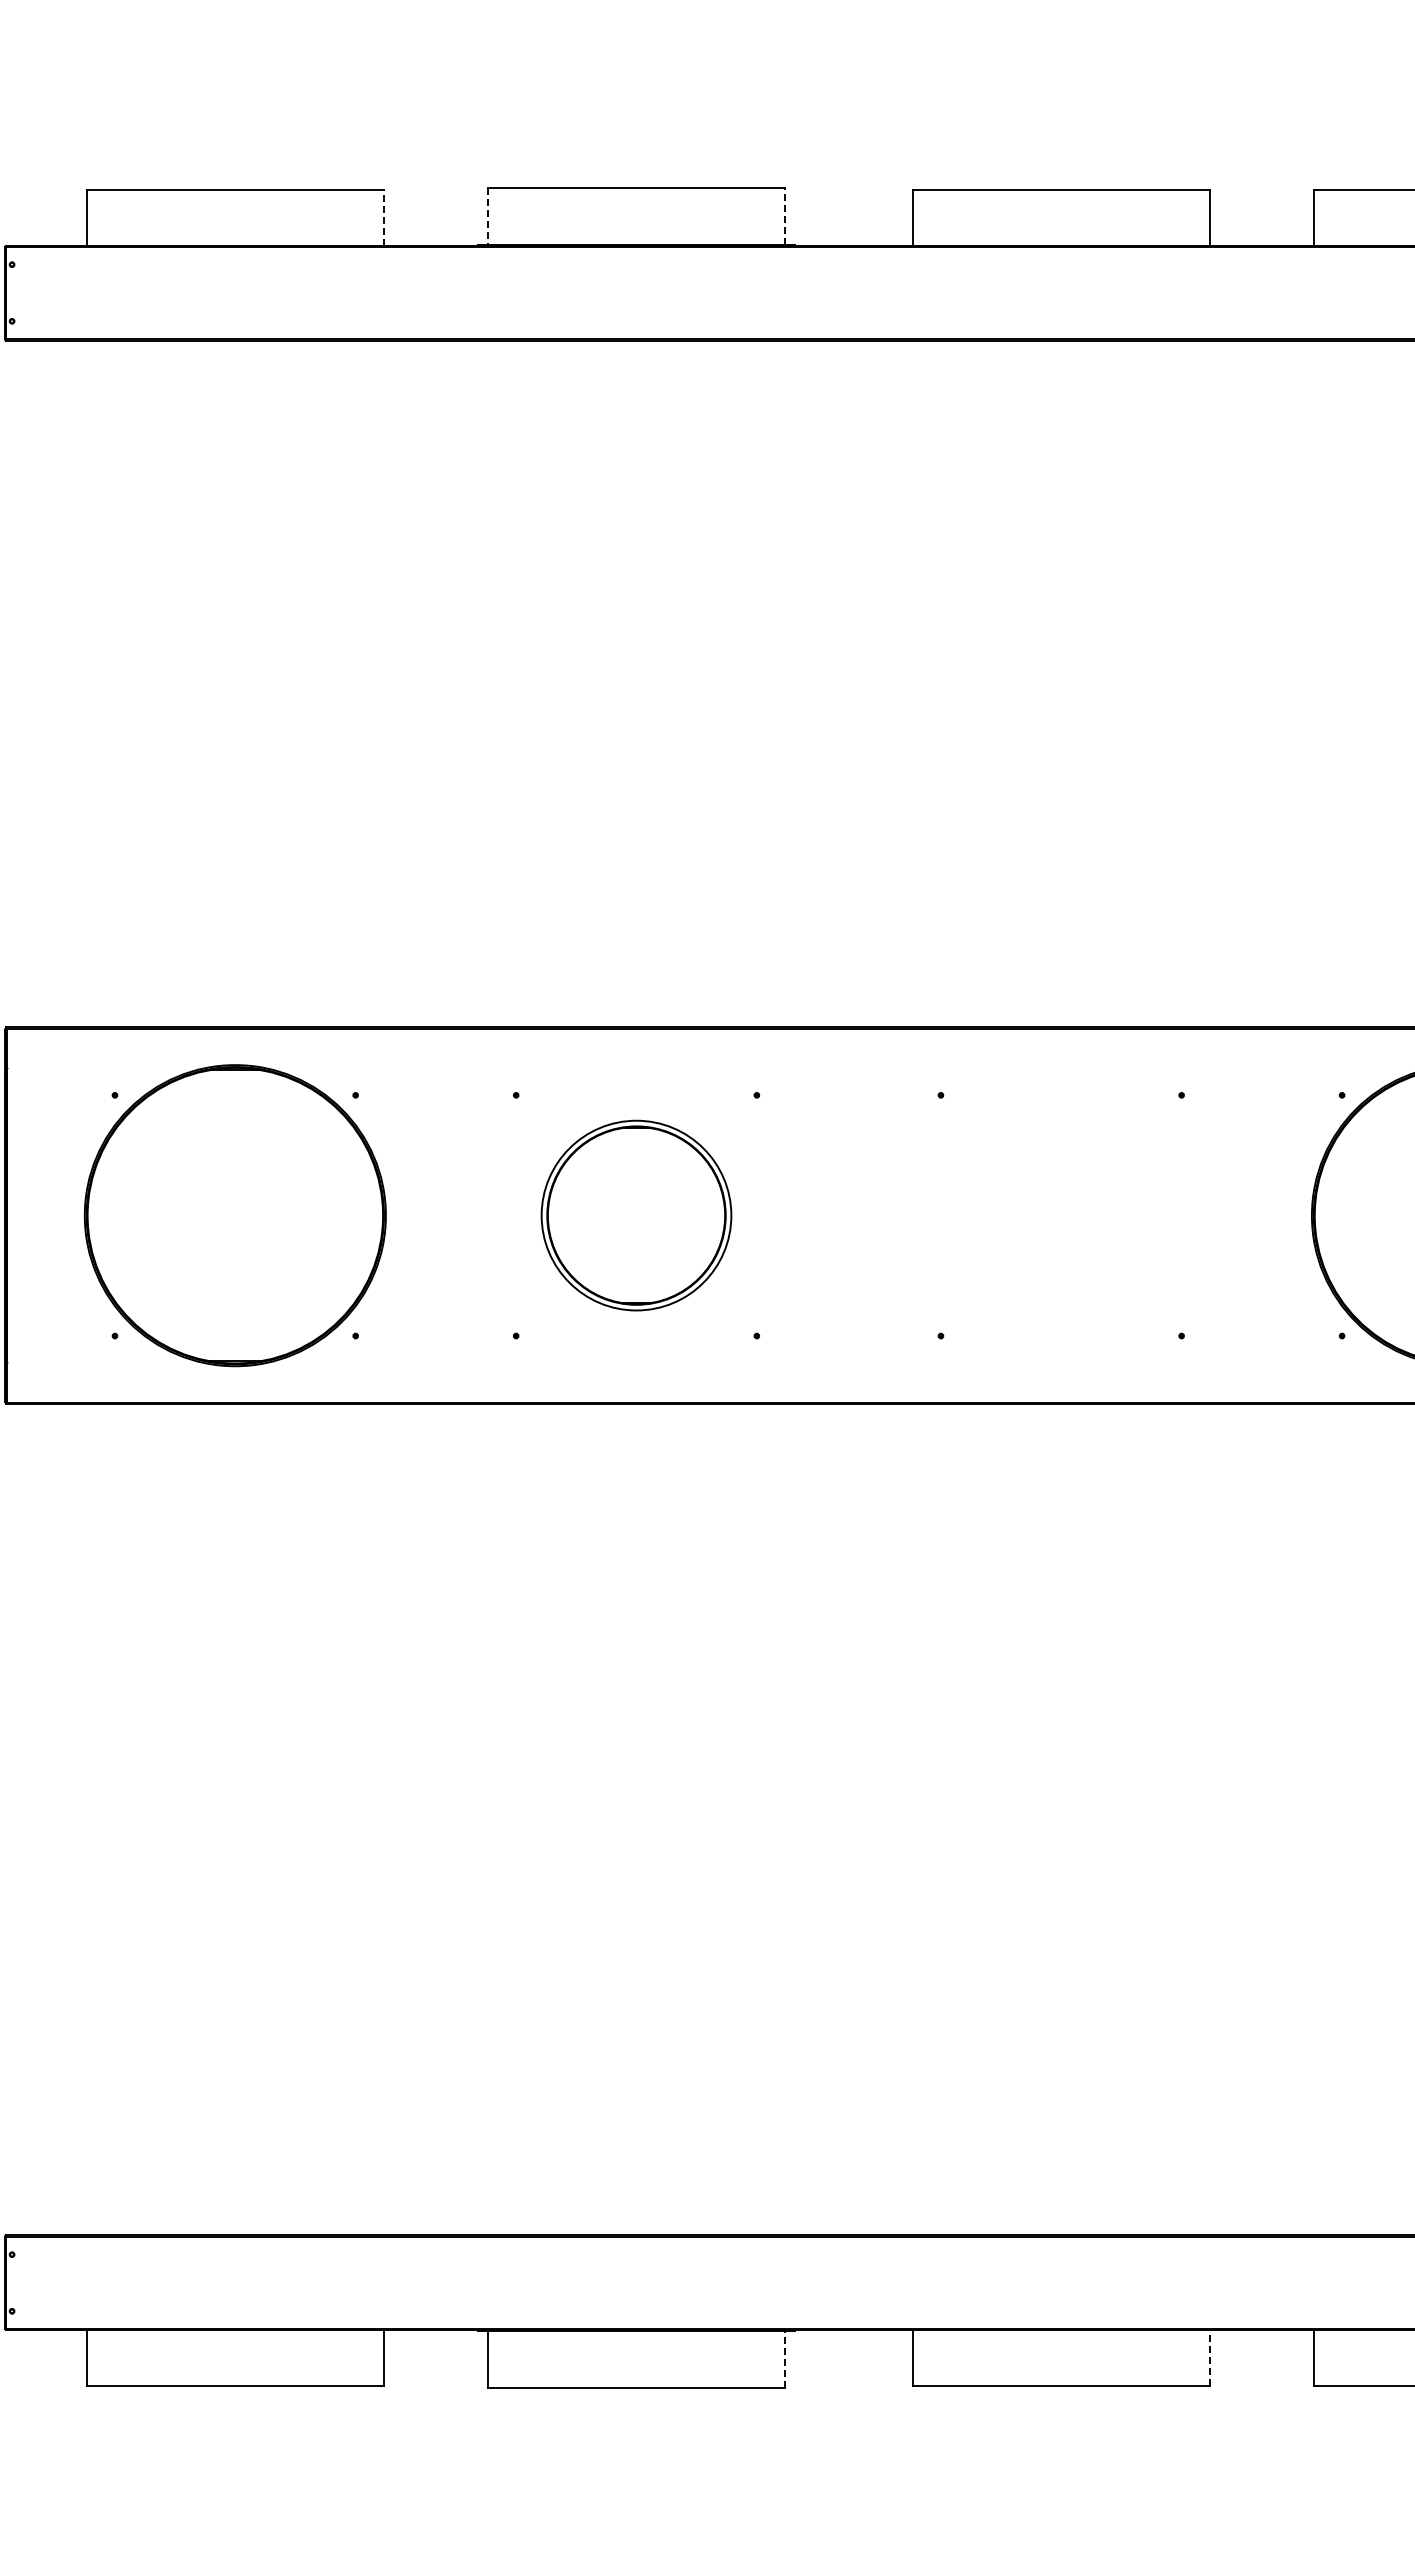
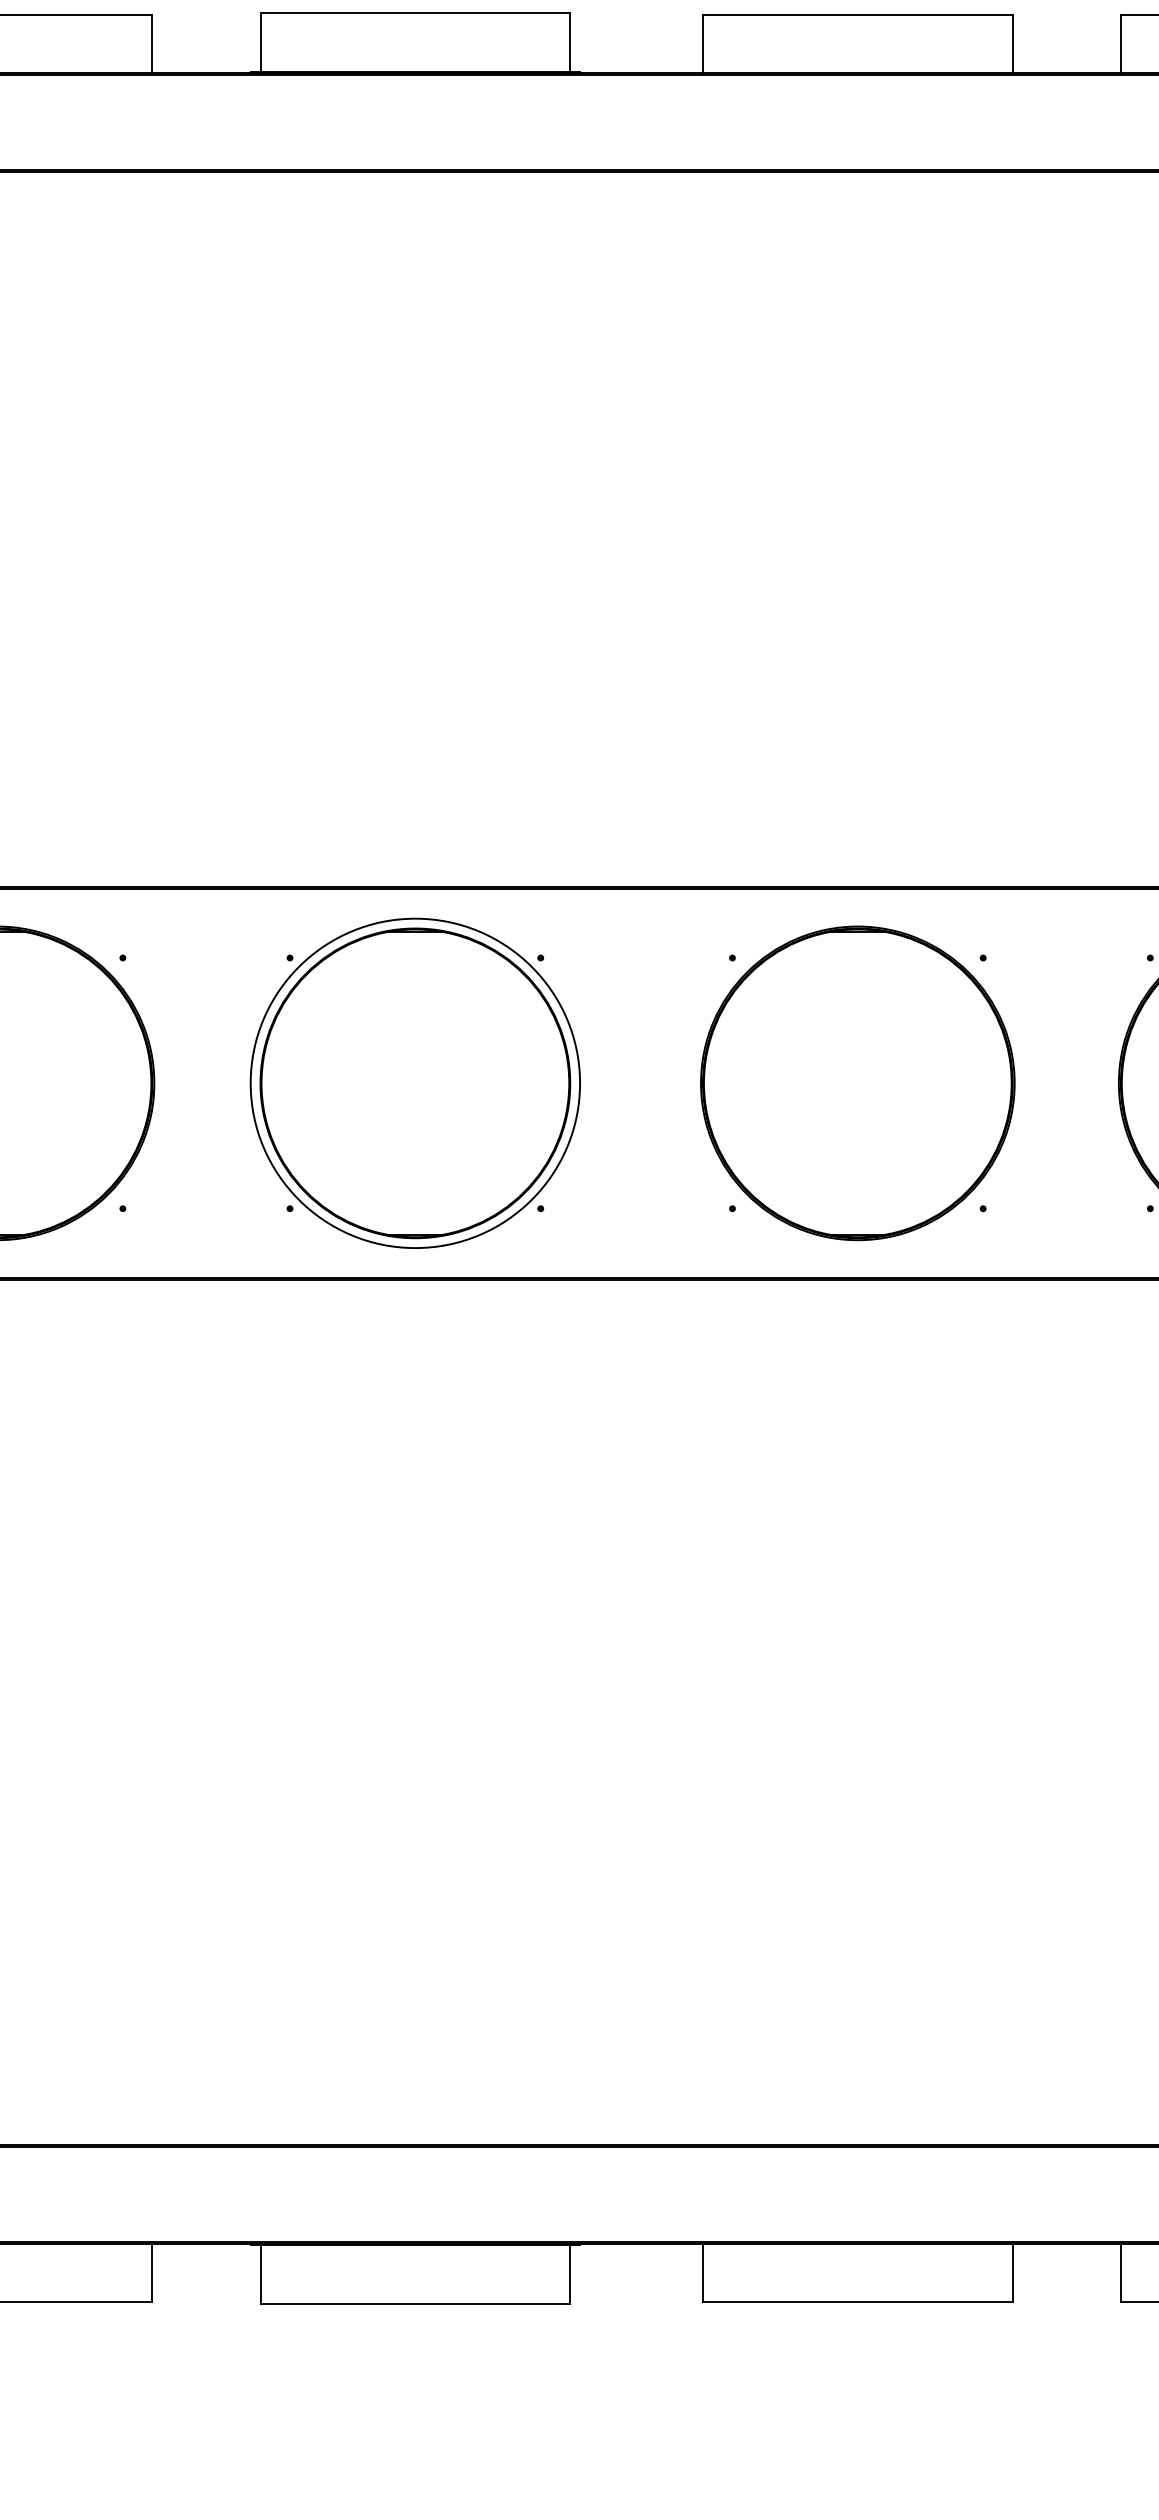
line: (785, 216) -> (570, 42), dashed -> solid
line: (384, 217) -> (152, 43), dashed -> solid
line: (487, 217) -> (260, 43), dashed -> solid
part: (636, 1215) -> (415, 1083), size x1.67
part: (1060, 1215) -> (857, 1083), added
line: (785, 2358) -> (570, 2273), dashed -> solid
line: (1209, 2358) -> (1012, 2273), dashed -> solid

